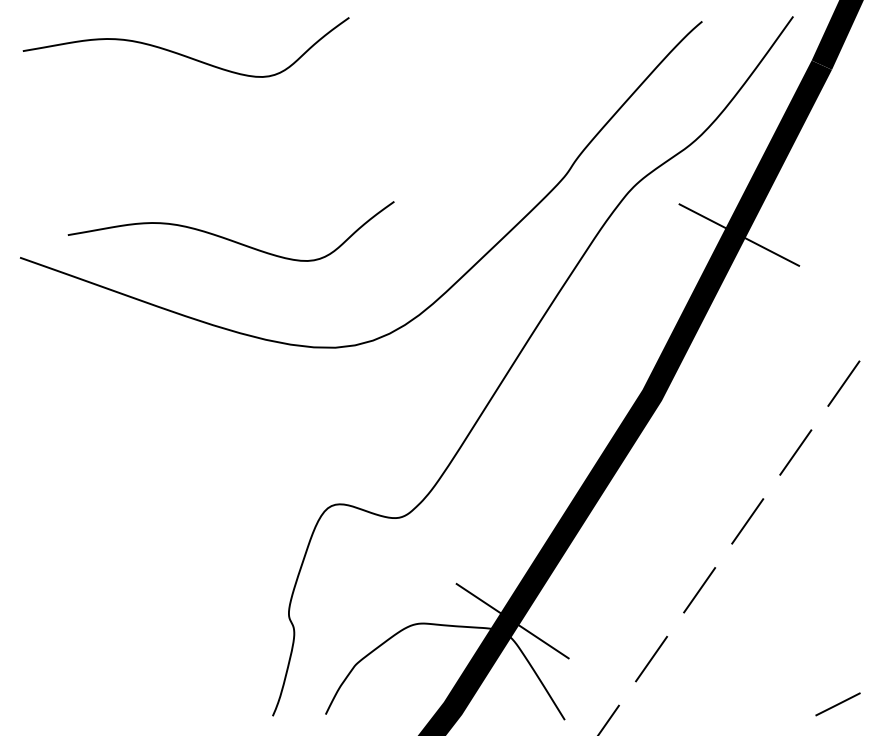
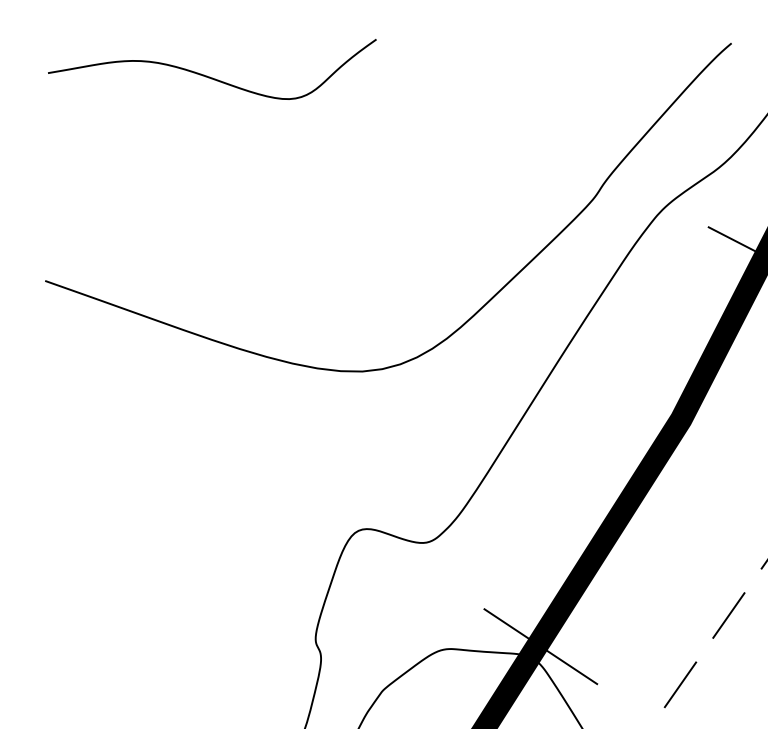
curve: (228, 238) -> (254, 261), removed

